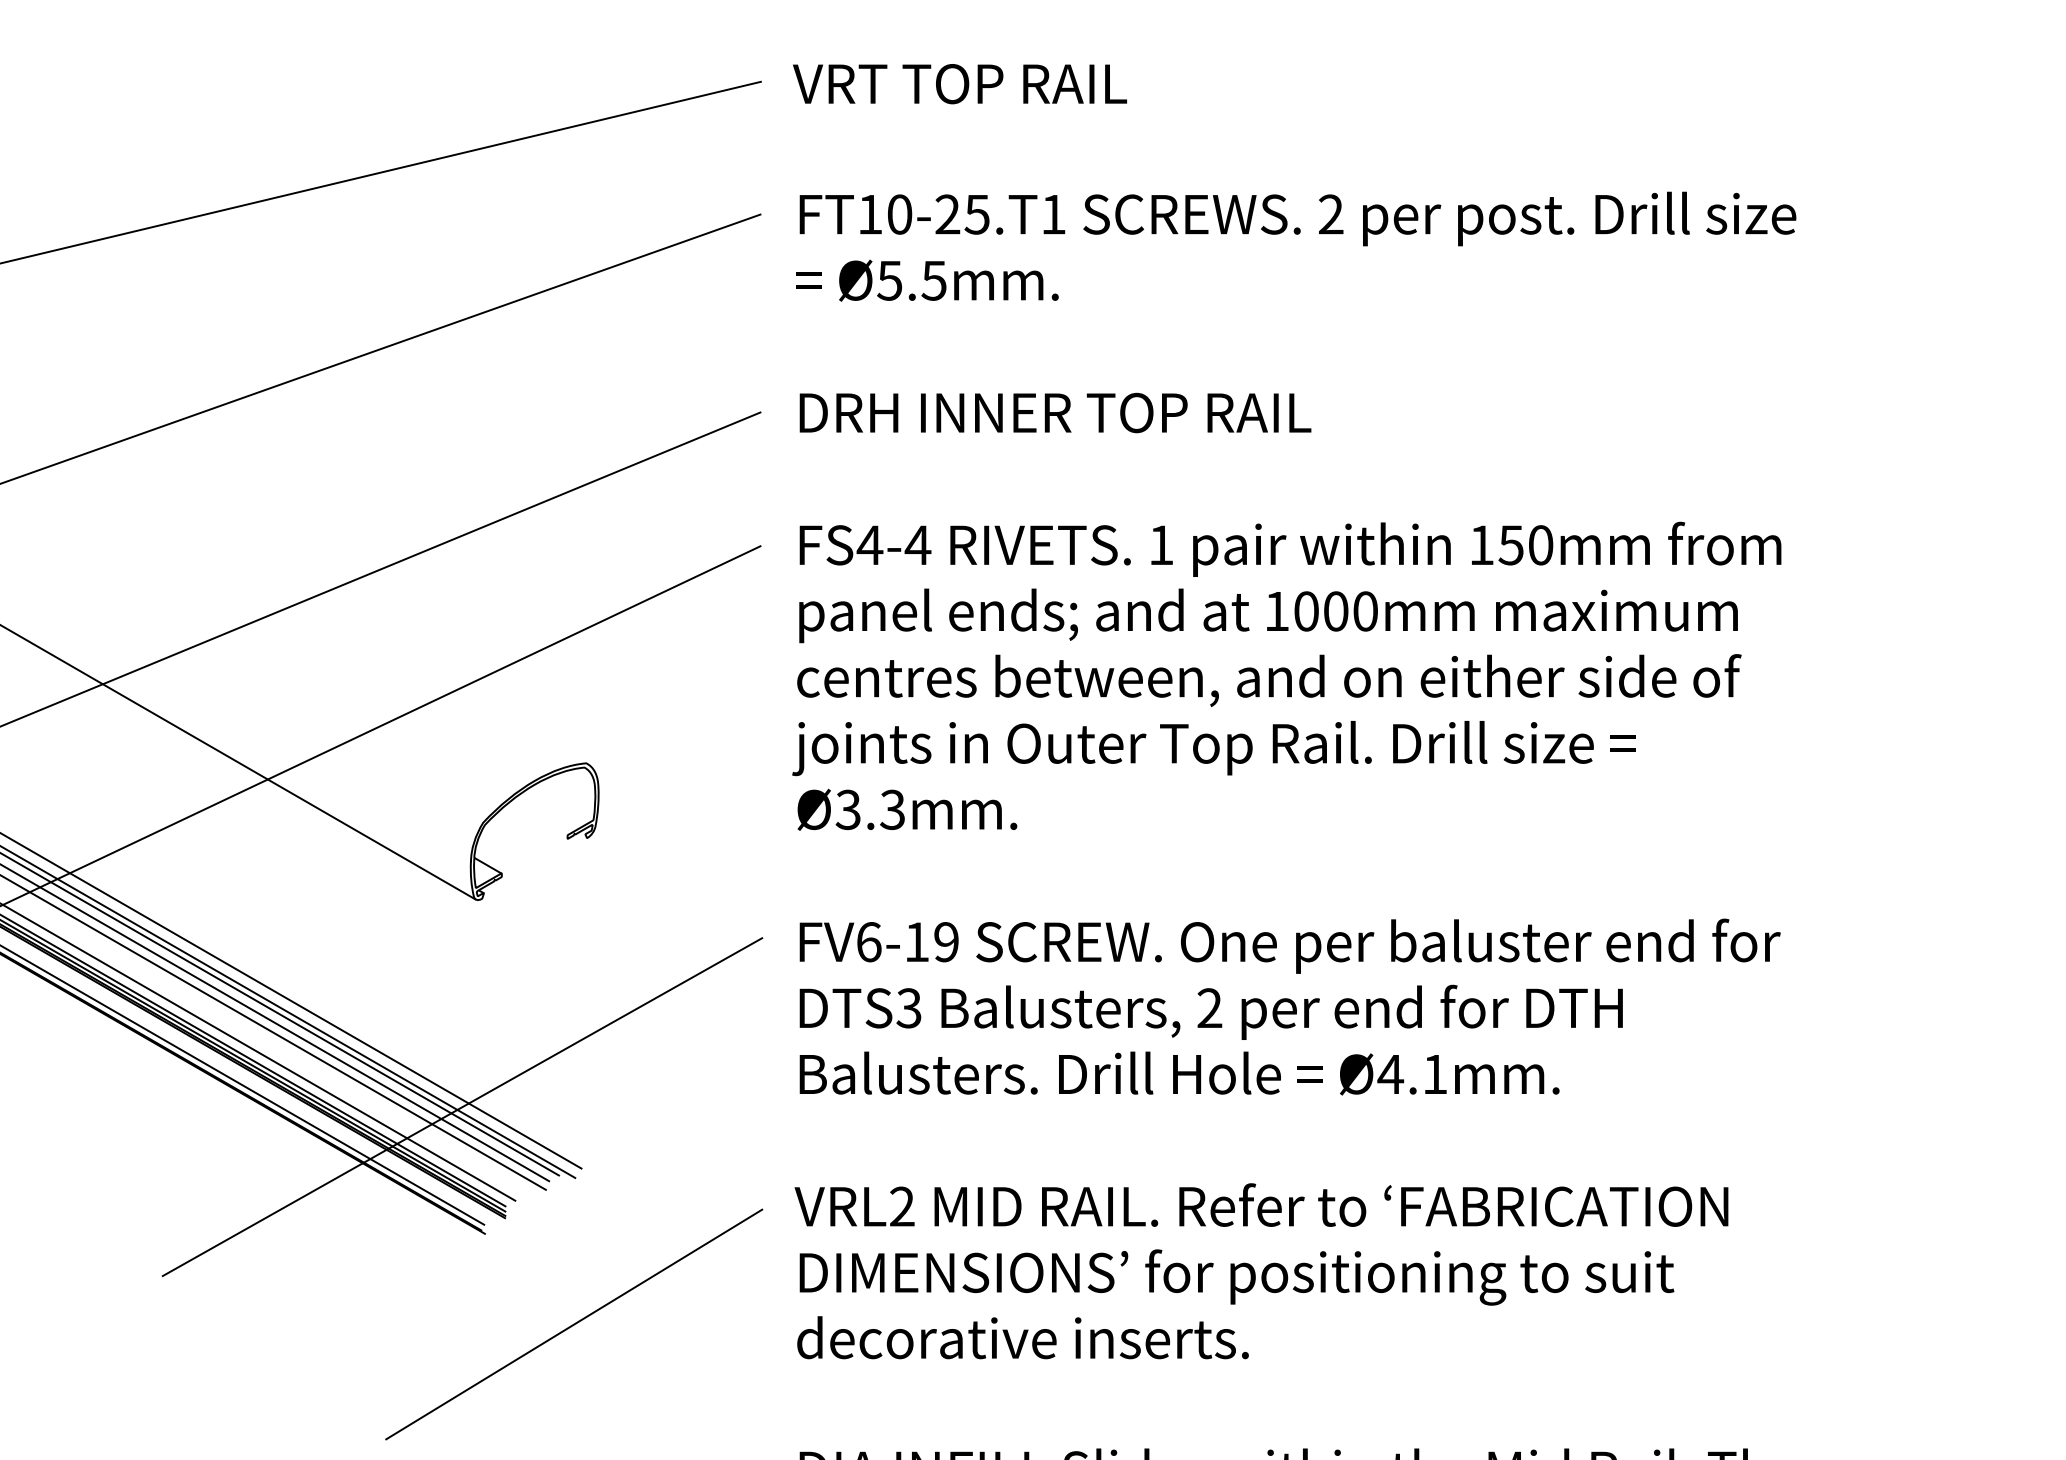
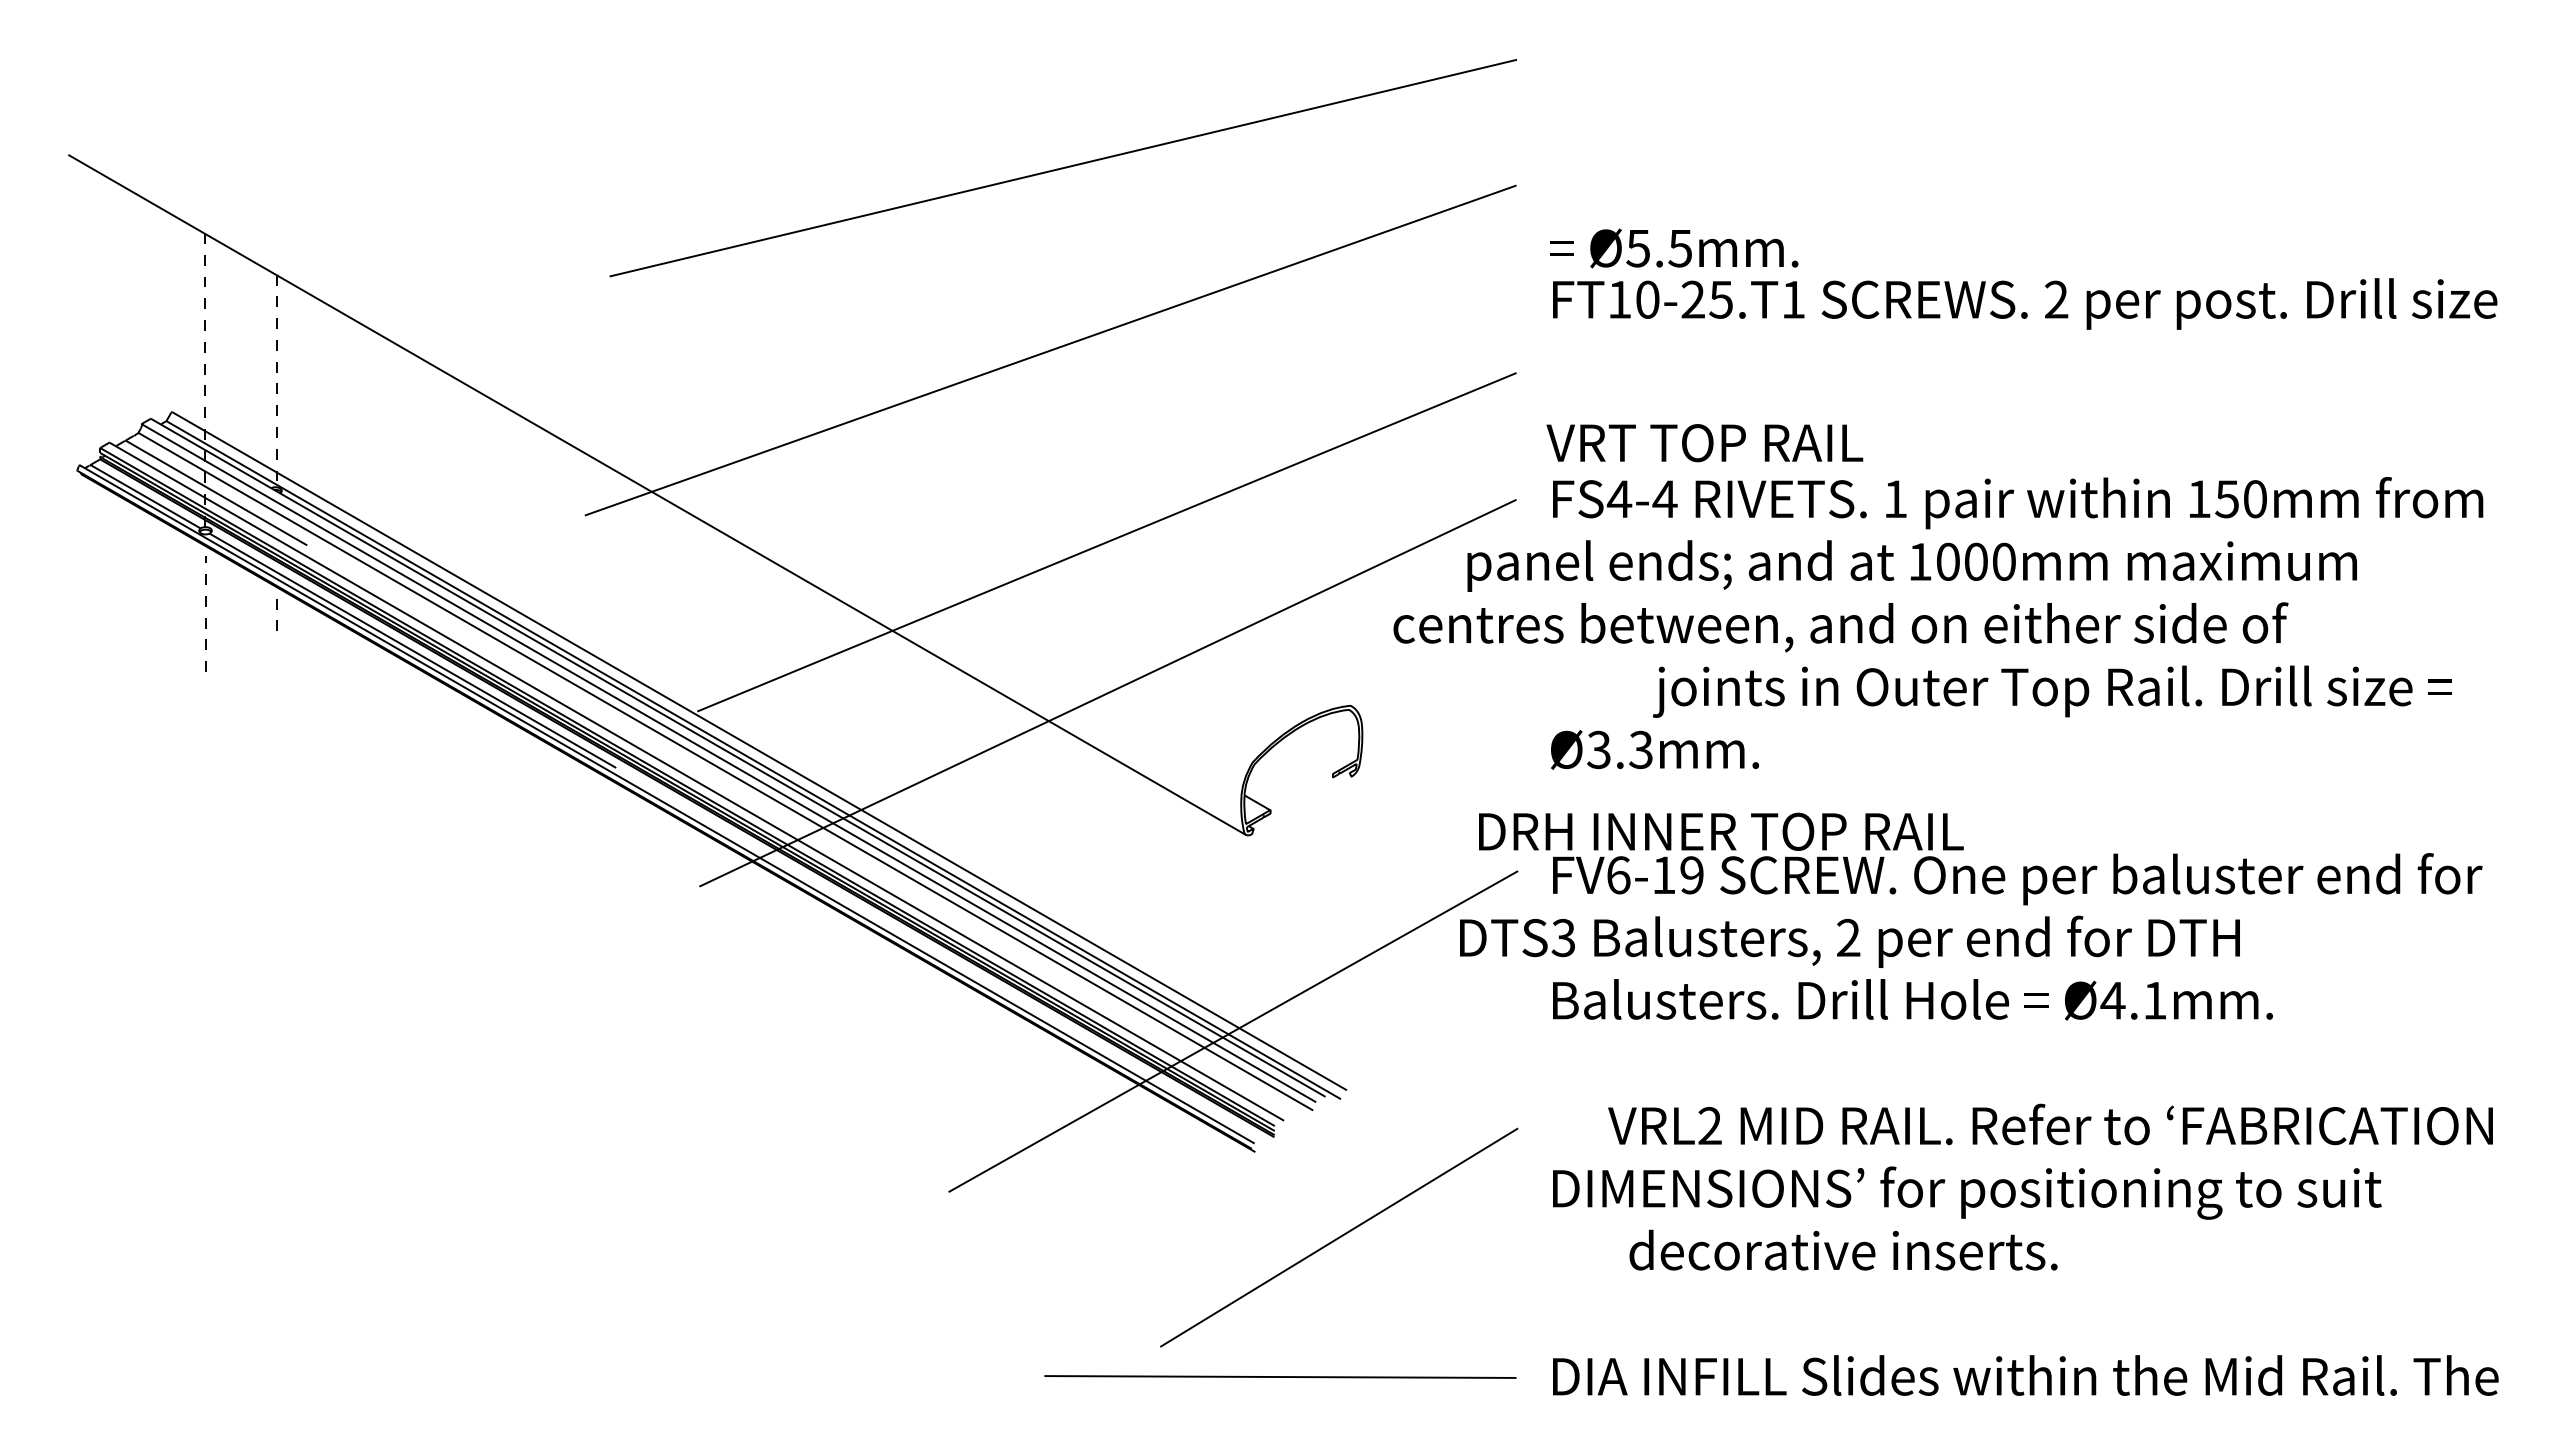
text: (959, 84) -> (1704, 443), moved
text: (1298, 218) -> (2025, 303), moved
text: (1055, 412) -> (1721, 831), moved
text: (1267, 615) -> (1911, 565), moved
text: (1268, 680) -> (1840, 627), moved
text: (1213, 748) -> (2052, 691), moved
text: (1210, 1012) -> (1849, 941), moved
text: (1261, 1205) -> (2050, 1124), moved
text: (1022, 1337) -> (1843, 1249), moved

